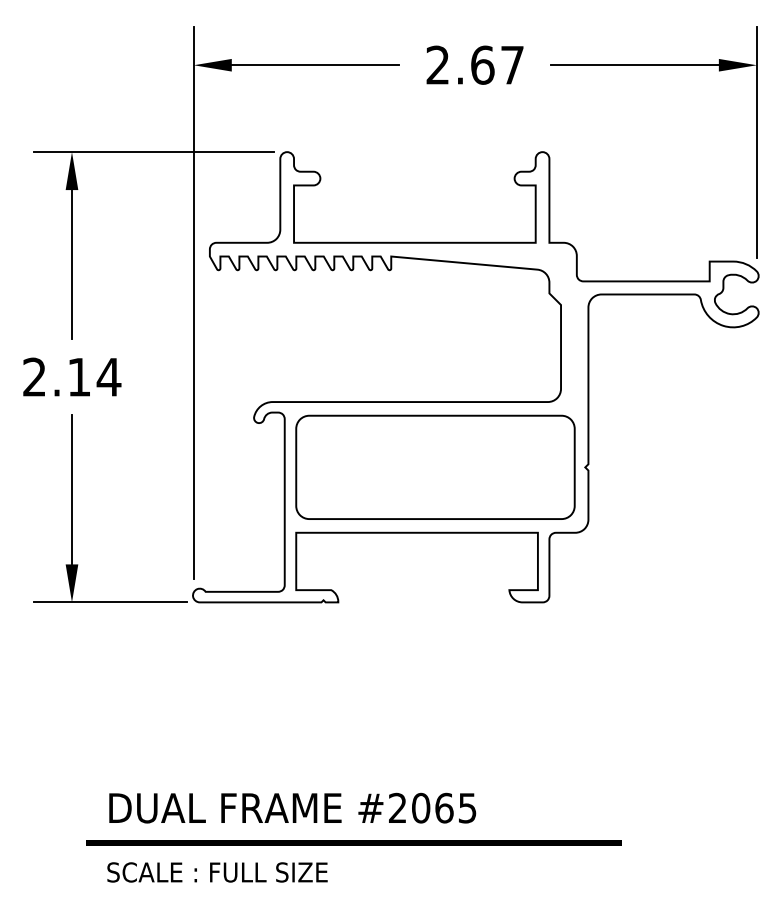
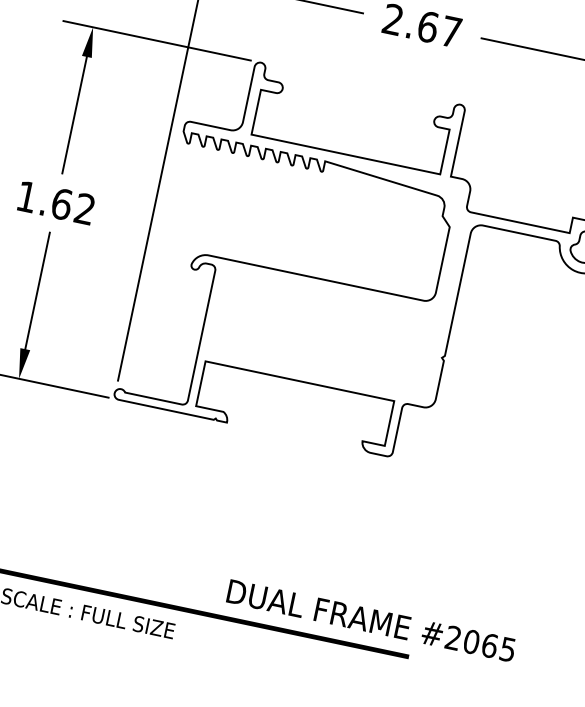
text: (72, 376) -> (56, 202), 2.14 -> 1.62
part: (435, 466) -> (325, 332), removed
text: (292, 807) -> (371, 620), moved

